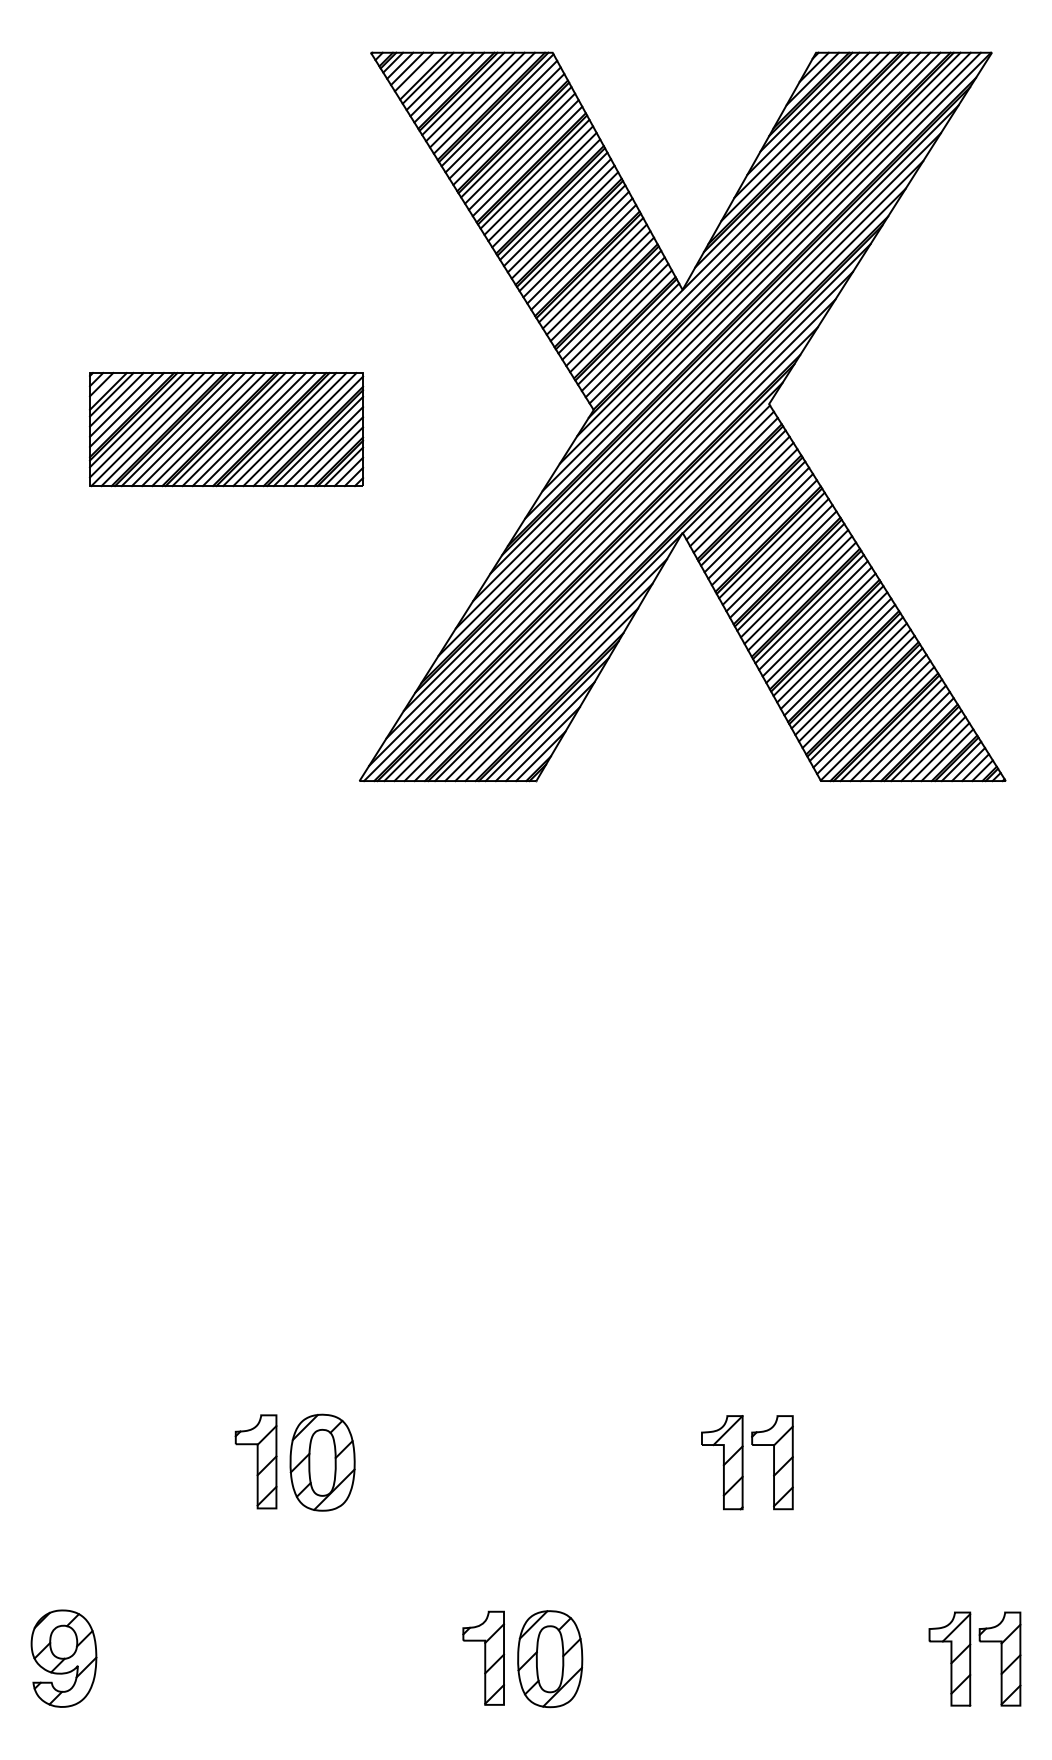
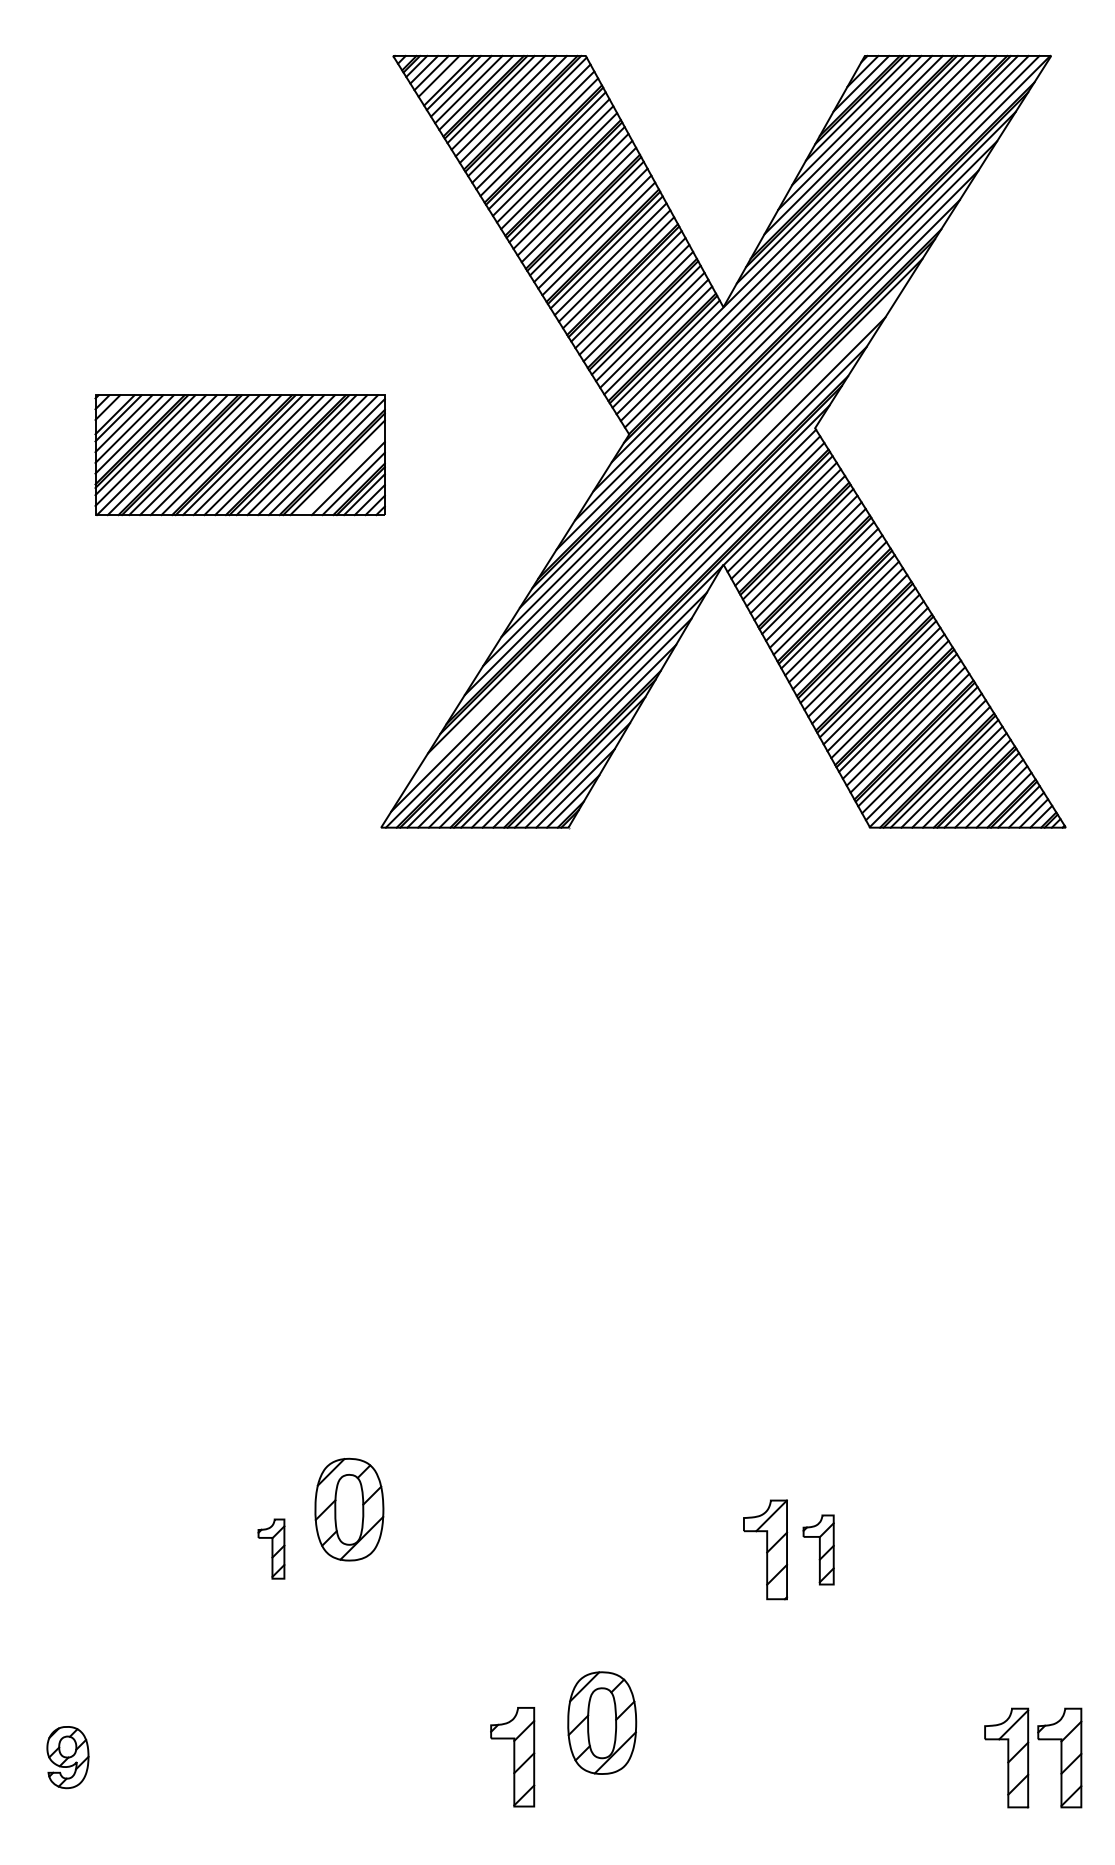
line: (323, 446) -> (342, 473), removed
line: (619, 504) -> (656, 534), removed
part: (255, 1461) -> (270, 1548), size x0.6
part: (322, 1462) -> (349, 1509), moved
part: (772, 1462) -> (818, 1549), size x0.7
part: (63, 1658) -> (67, 1757), size x0.6
part: (550, 1659) -> (602, 1723), moved

